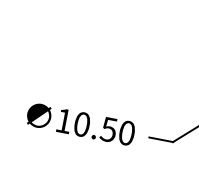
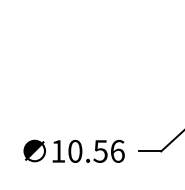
text: (126, 132) -> (117, 150), 10.50 -> 10.56

